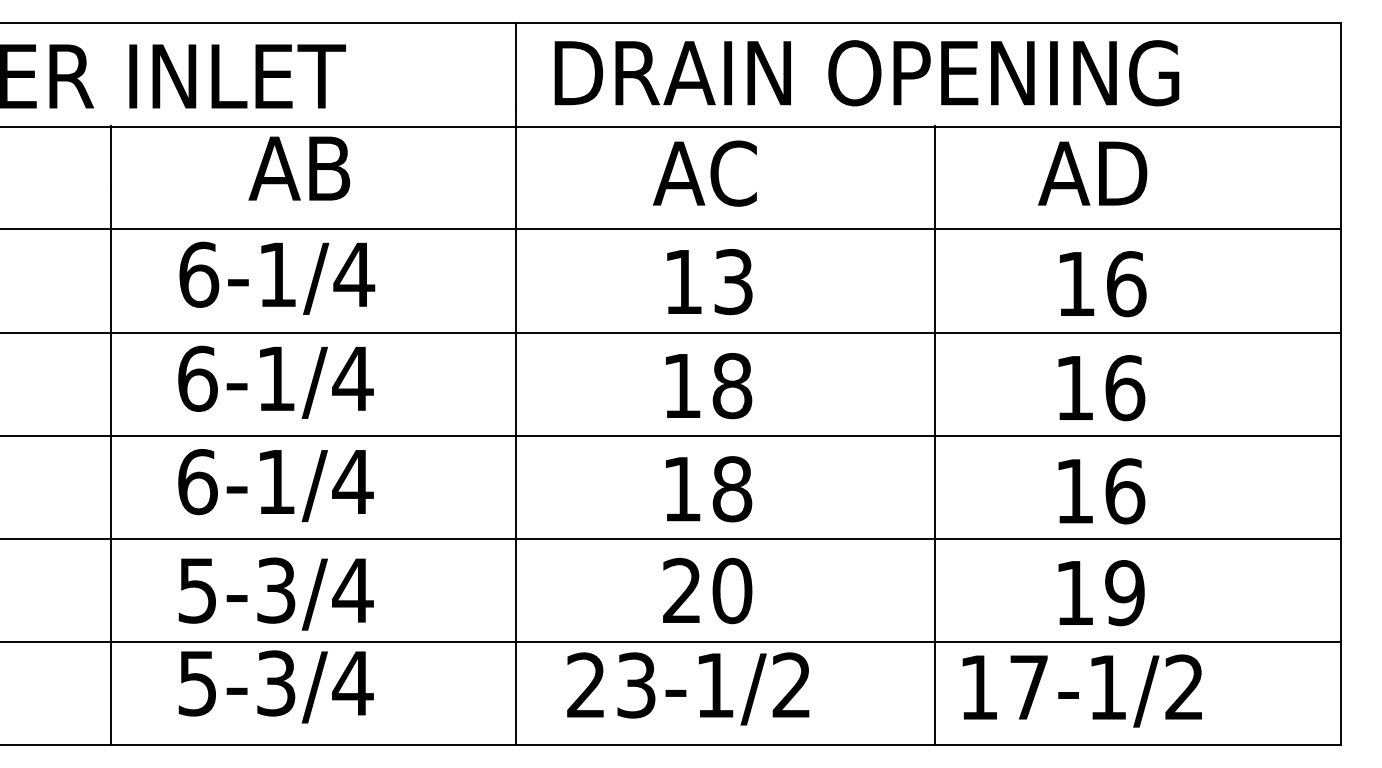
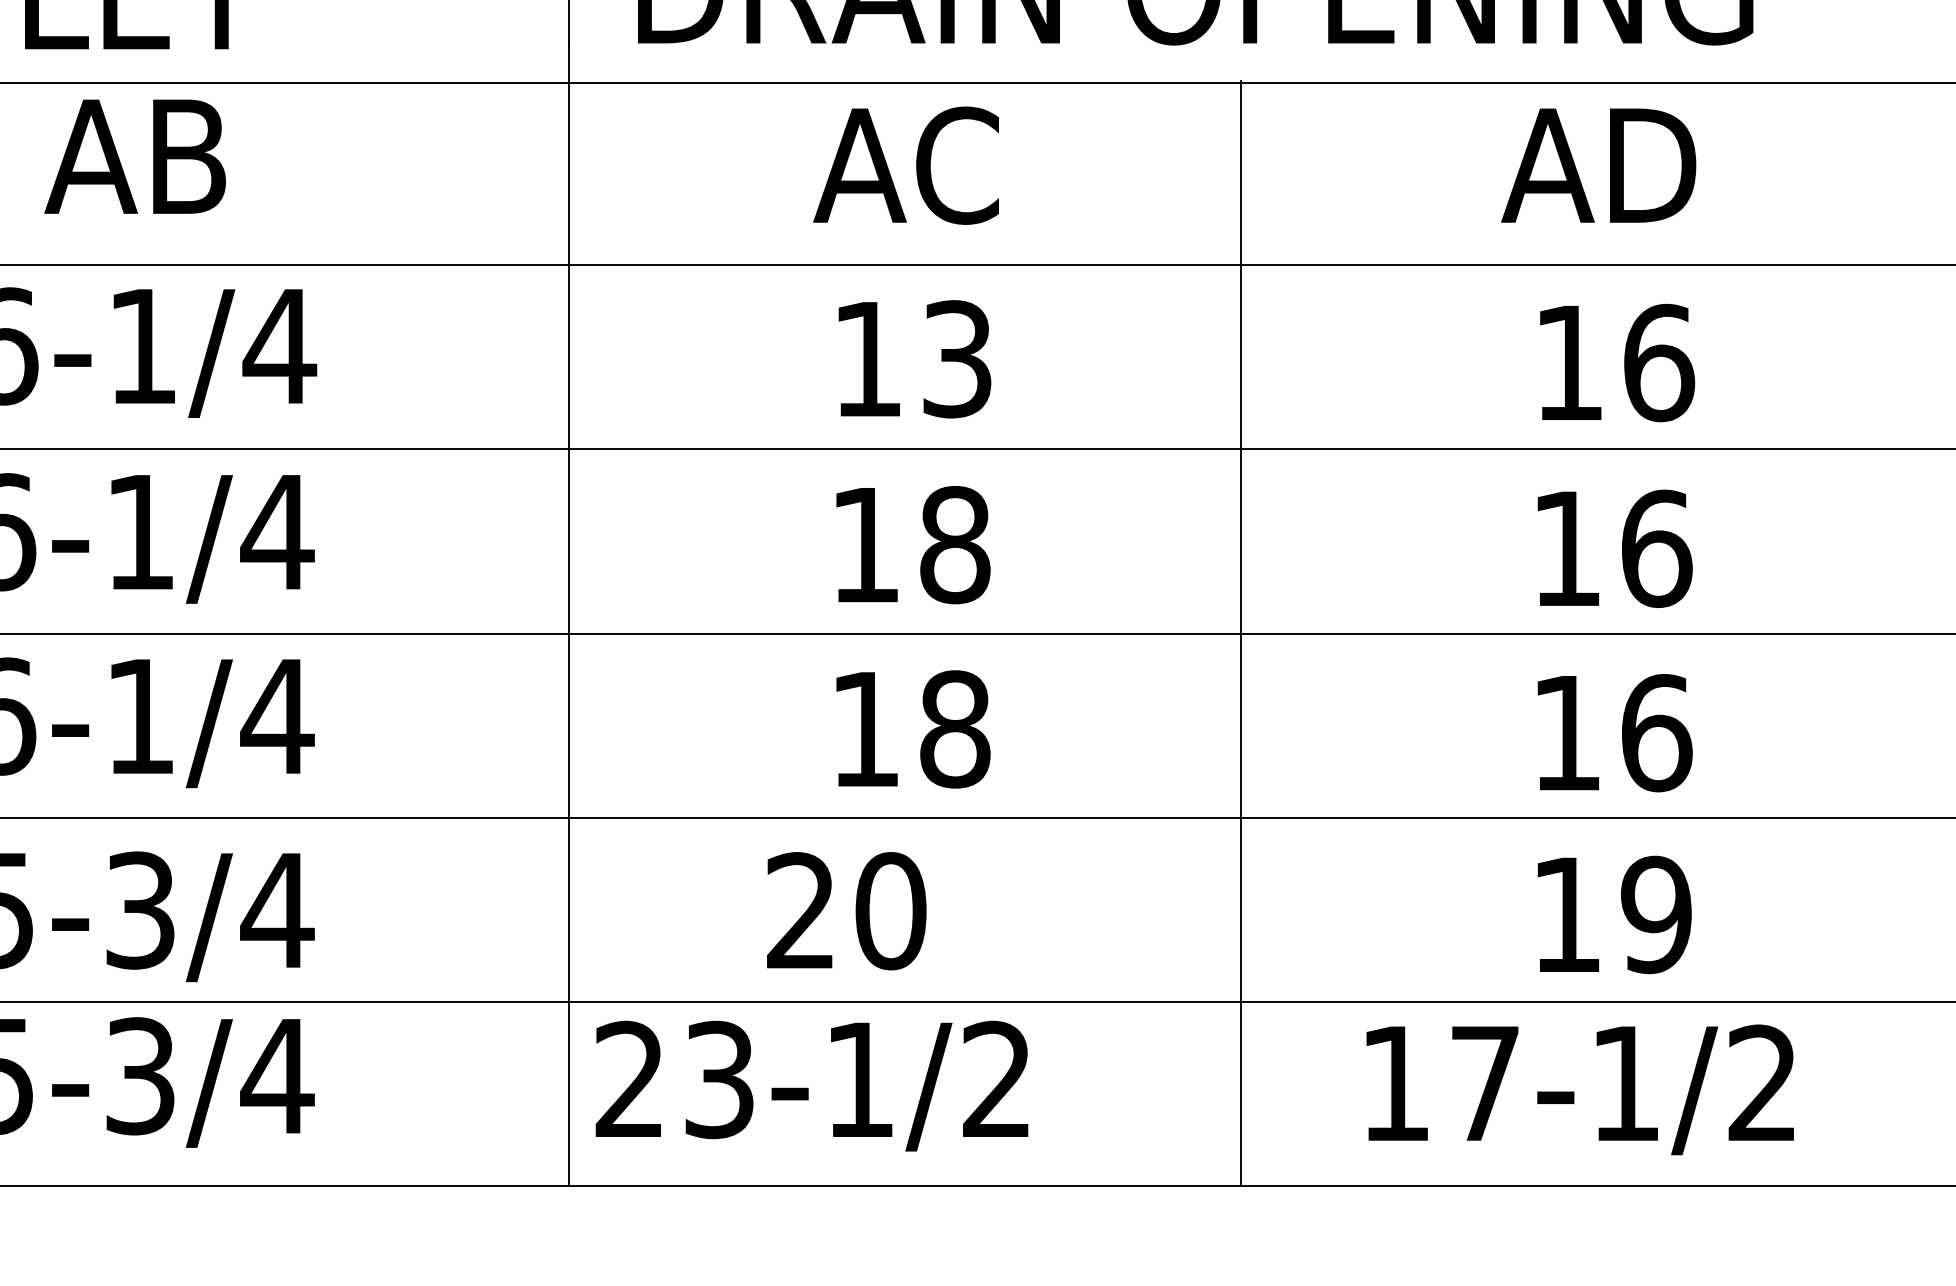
text: (299, 168) -> (135, 156), moved
line: (934, 434) -> (1241, 631), moved
text: (707, 591) -> (846, 912), moved
text: (688, 688) -> (812, 1085), moved

